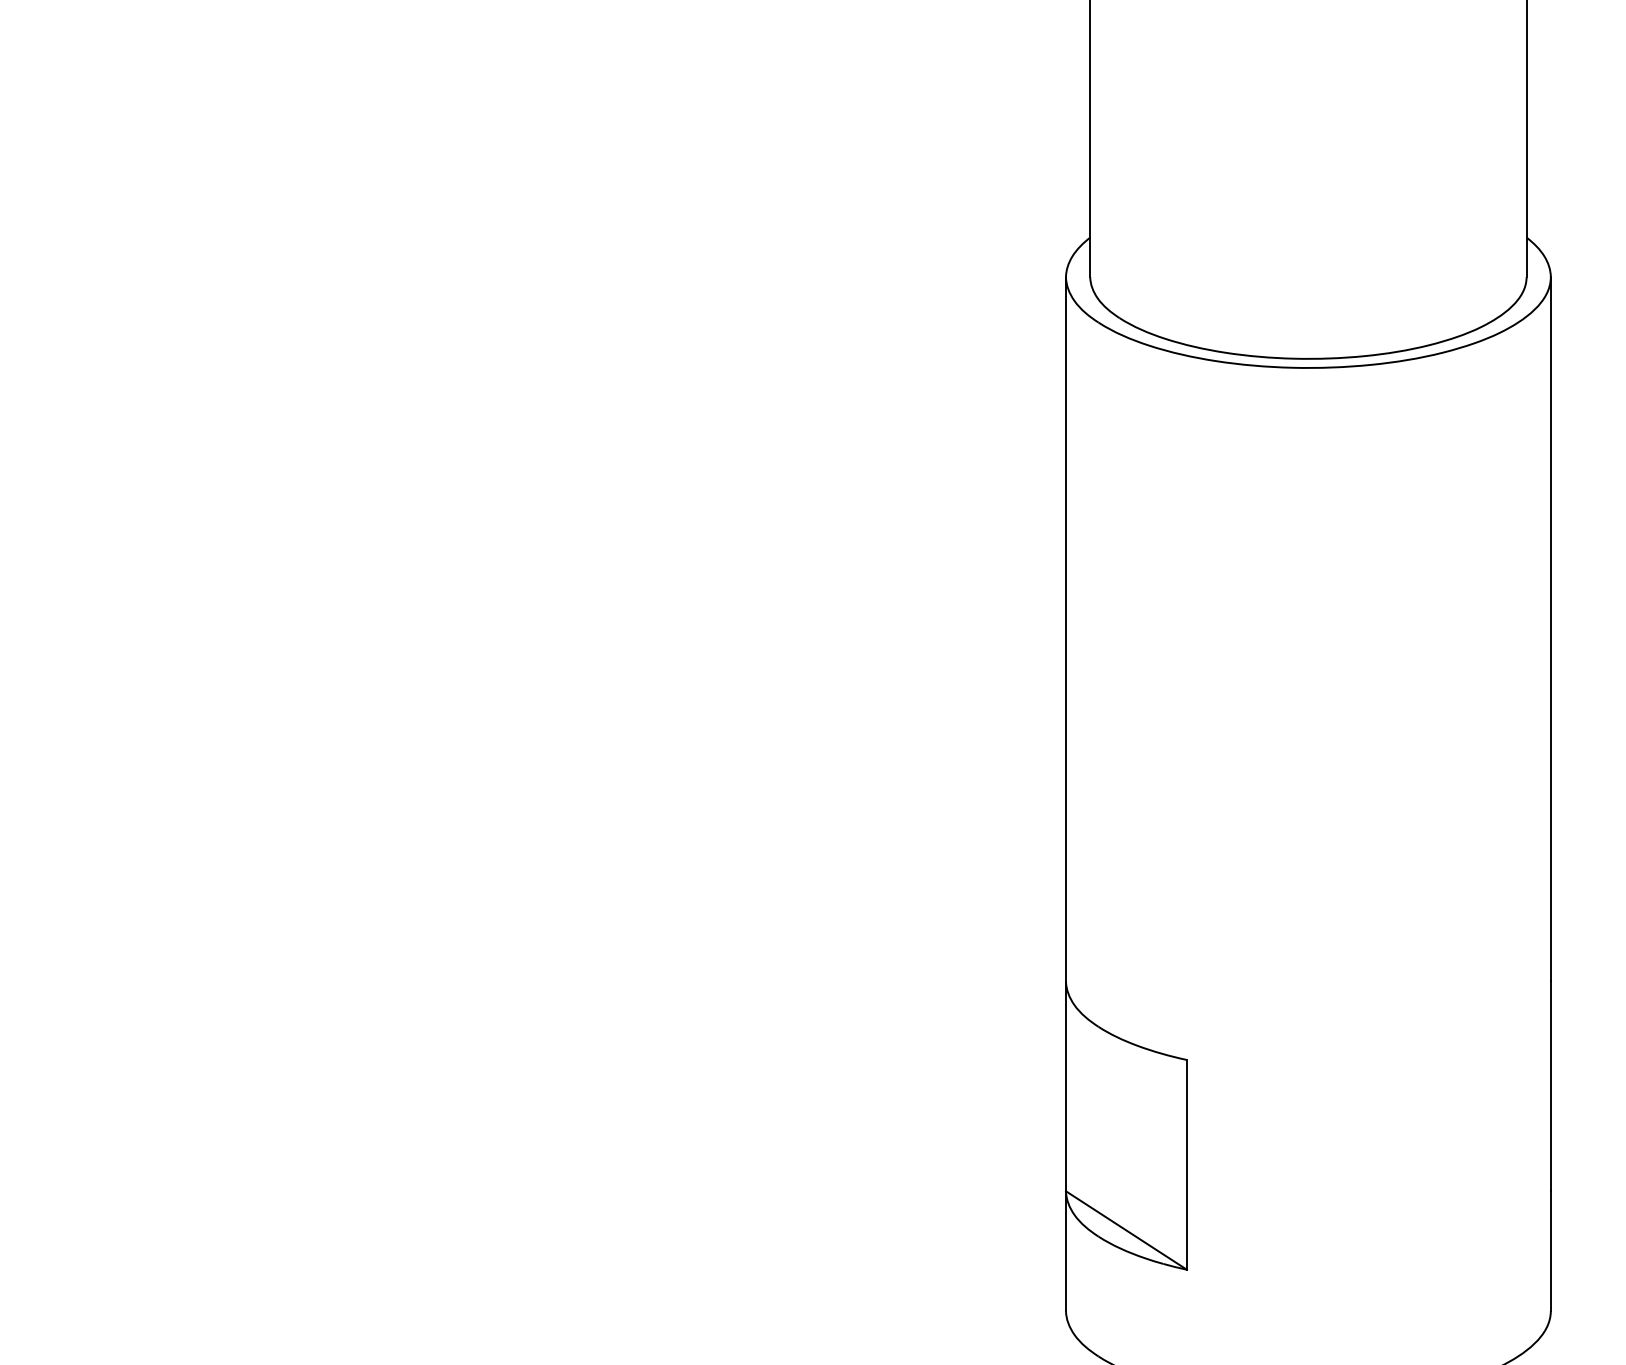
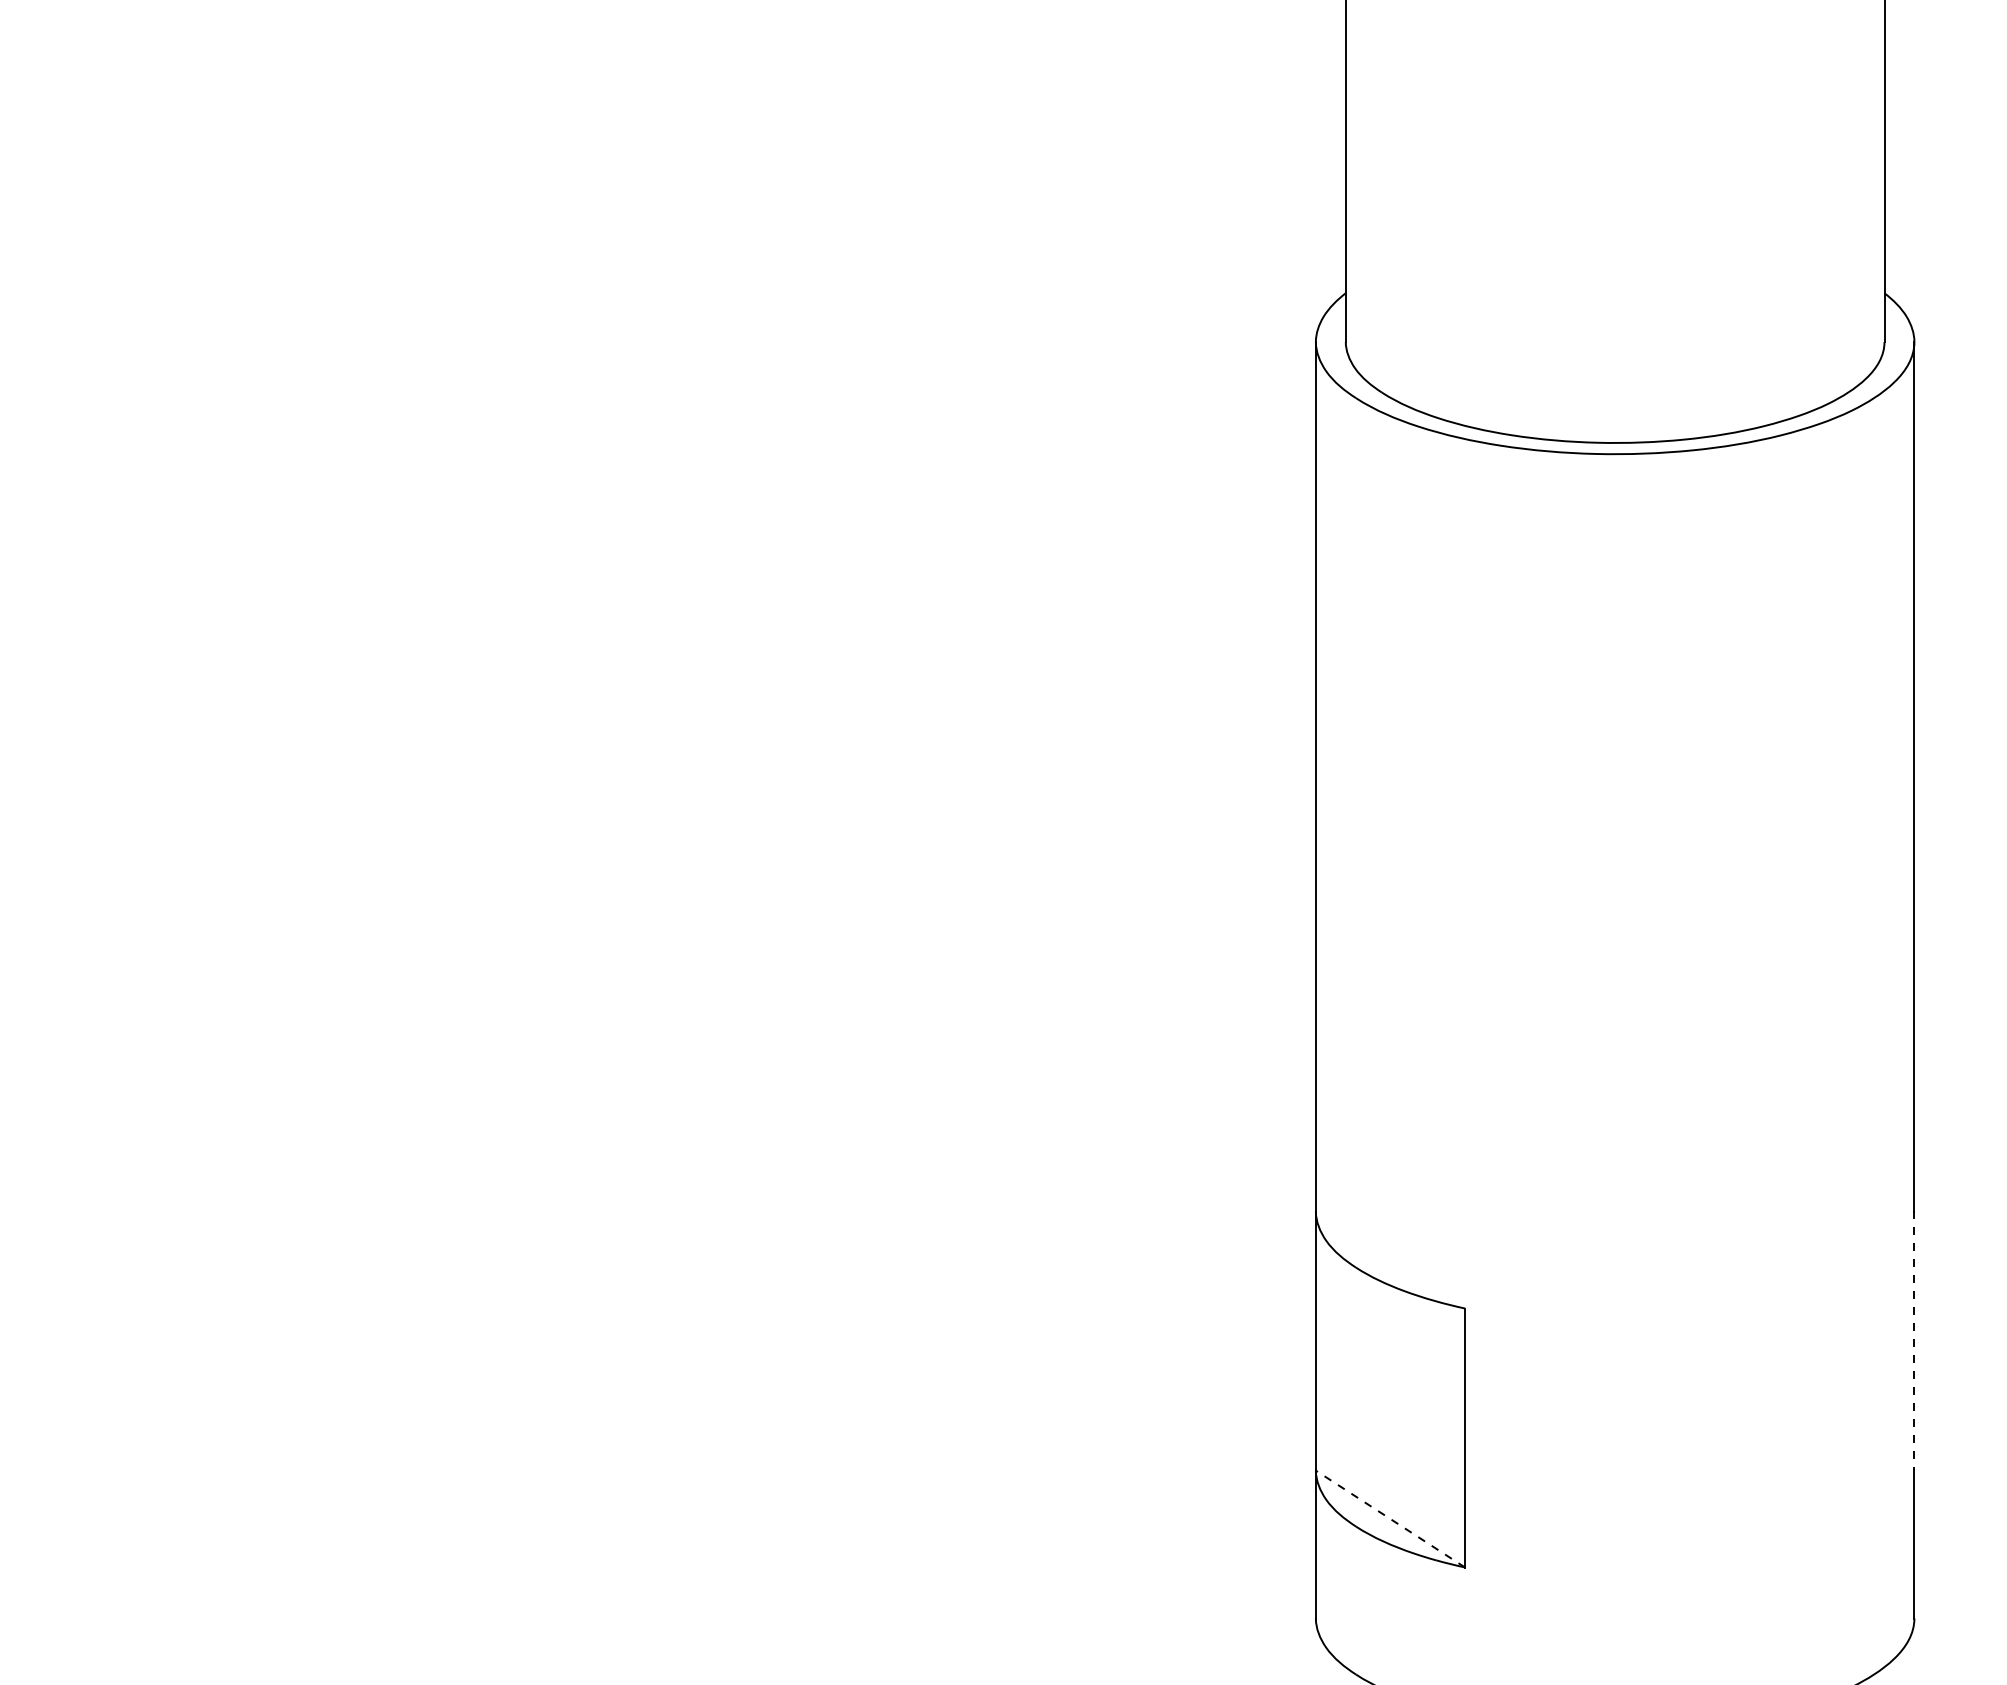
line: (1550, 1086) -> (1914, 1341), solid -> dashed
line: (1126, 1230) -> (1390, 1519), solid -> dashed

